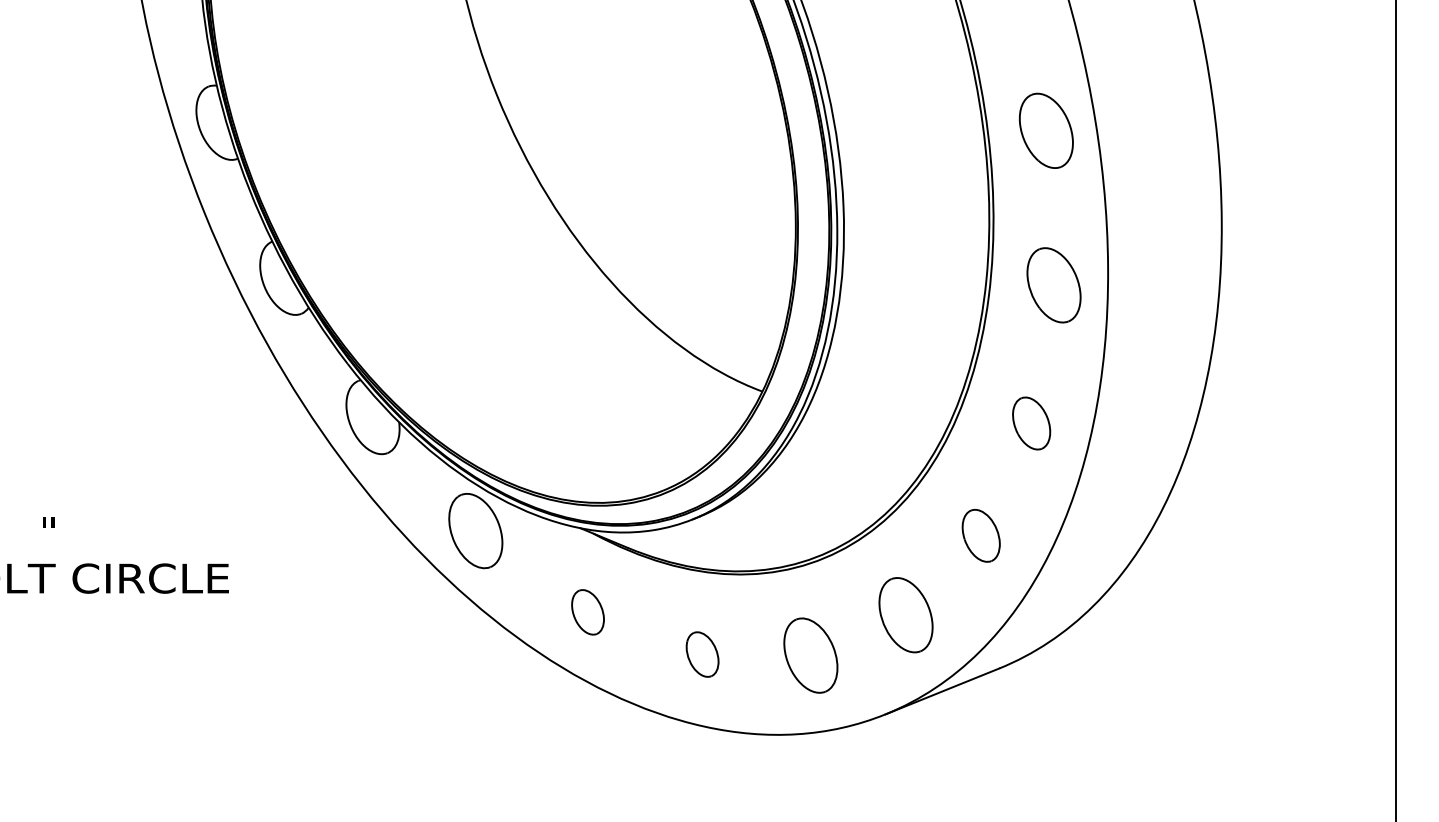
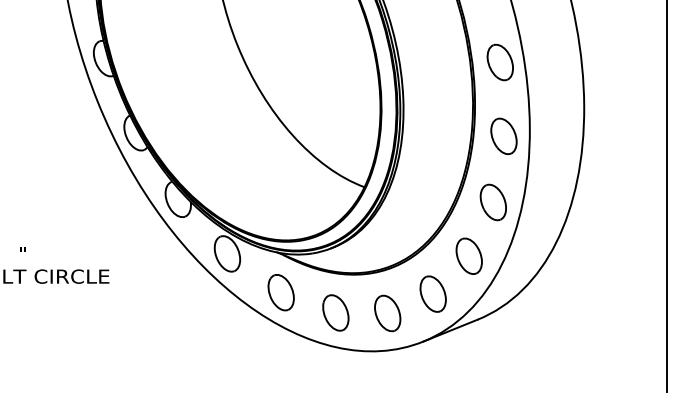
part: (1030, 423) -> (492, 202), size x1.43
part: (979, 534) -> (468, 255), size x1.43
part: (586, 611) -> (280, 292), size x1.67
part: (701, 653) -> (335, 312), size x1.67

